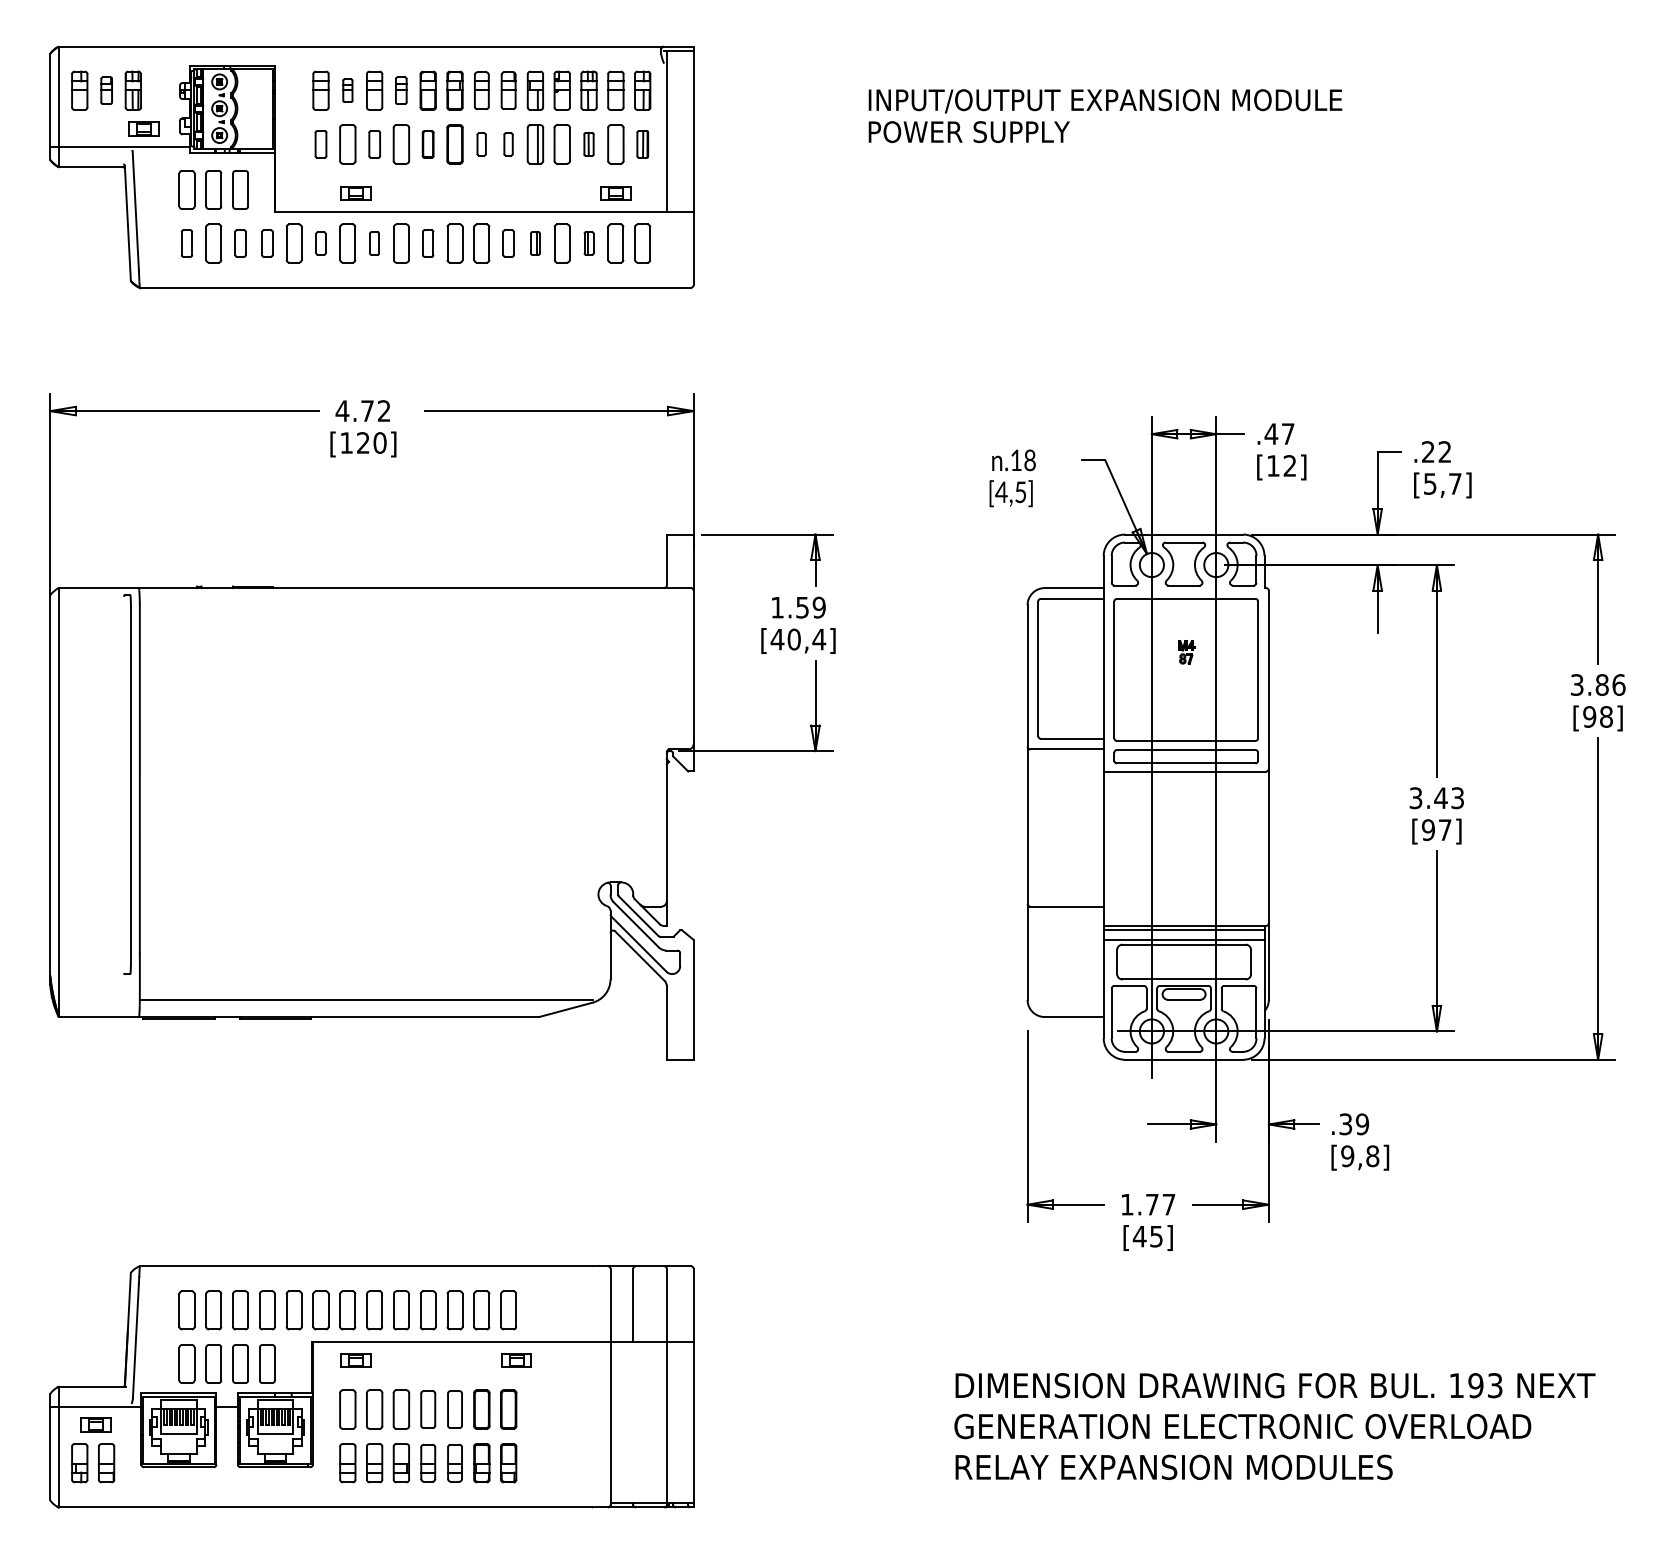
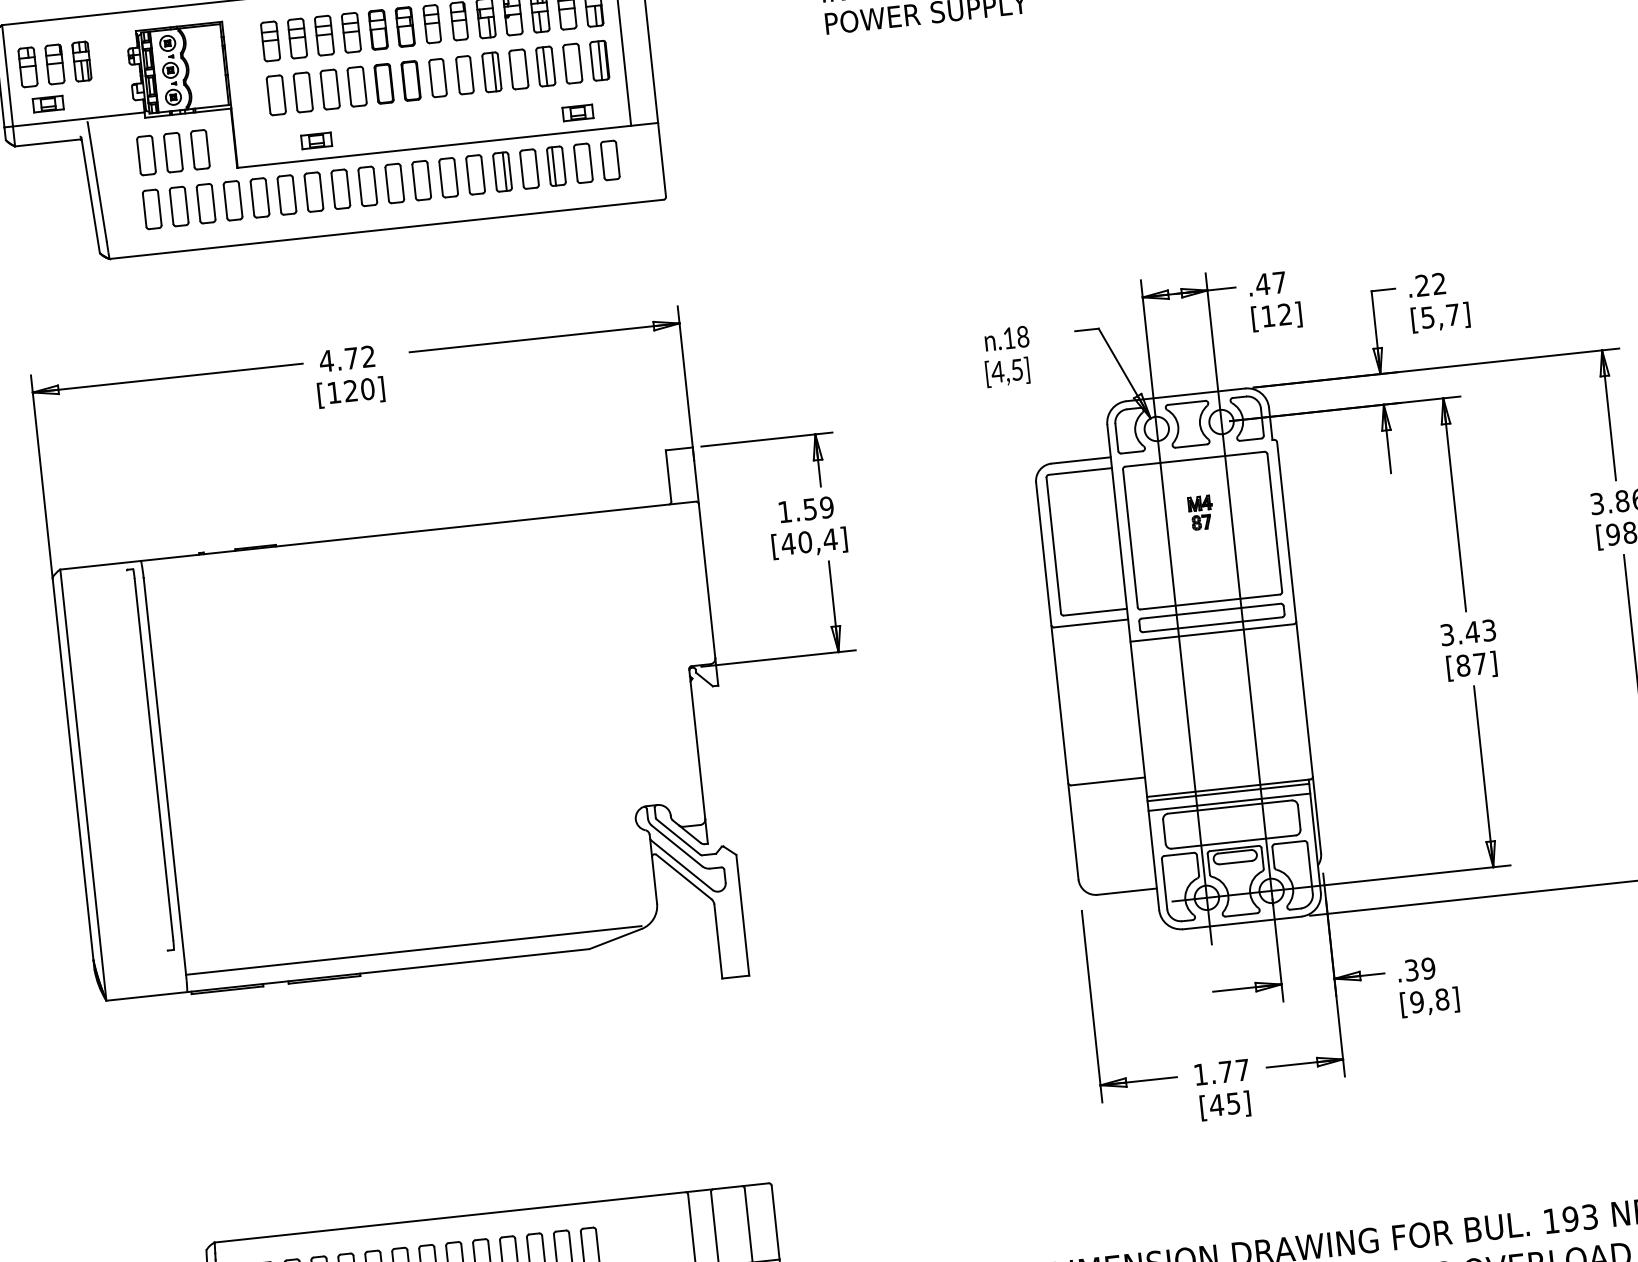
part: (106, 90) -> (54, 64), size x1.43
part: (347, 90) -> (297, 38), size x1.67
part: (400, 90) -> (350, 32), size x1.43
part: (143, 128) -> (47, 103), moved
part: (320, 144) -> (275, 95), size x1.43
part: (374, 144) -> (330, 89), size x1.43
part: (427, 144) -> (383, 84), size x1.43
part: (481, 144) -> (437, 78), size x1.67
part: (508, 144) -> (464, 75), size x1.67
part: (588, 144) -> (545, 66), size x1.67
part: (642, 144) -> (599, 60), size x1.43
part: (186, 243) -> (151, 209), size x1.43
part: (240, 243) -> (206, 203), size x1.43
part: (267, 243) -> (233, 200), size x1.43
part: (320, 243) -> (286, 195), size x1.67
part: (374, 243) -> (340, 189), size x1.67
part: (427, 243) -> (394, 183), size x1.43
part: (508, 243) -> (475, 174), size x1.43
part: (535, 243) -> (502, 171), size x1.67
part: (588, 243) -> (555, 166), size x1.67
part: (1186, 652) -> (1200, 513), size x1.43
text: (1428, 830) -> (1463, 666), [97] -> [87]

